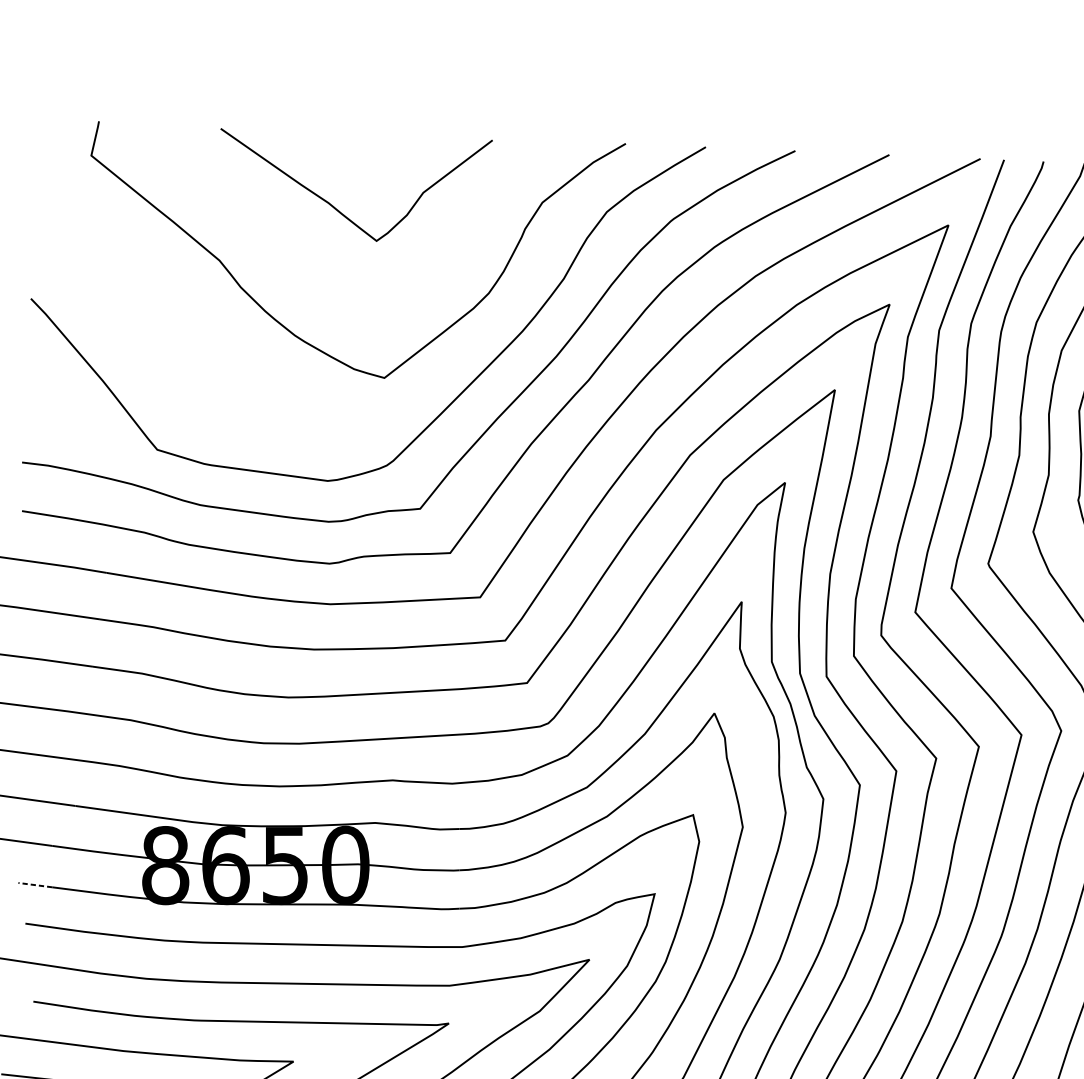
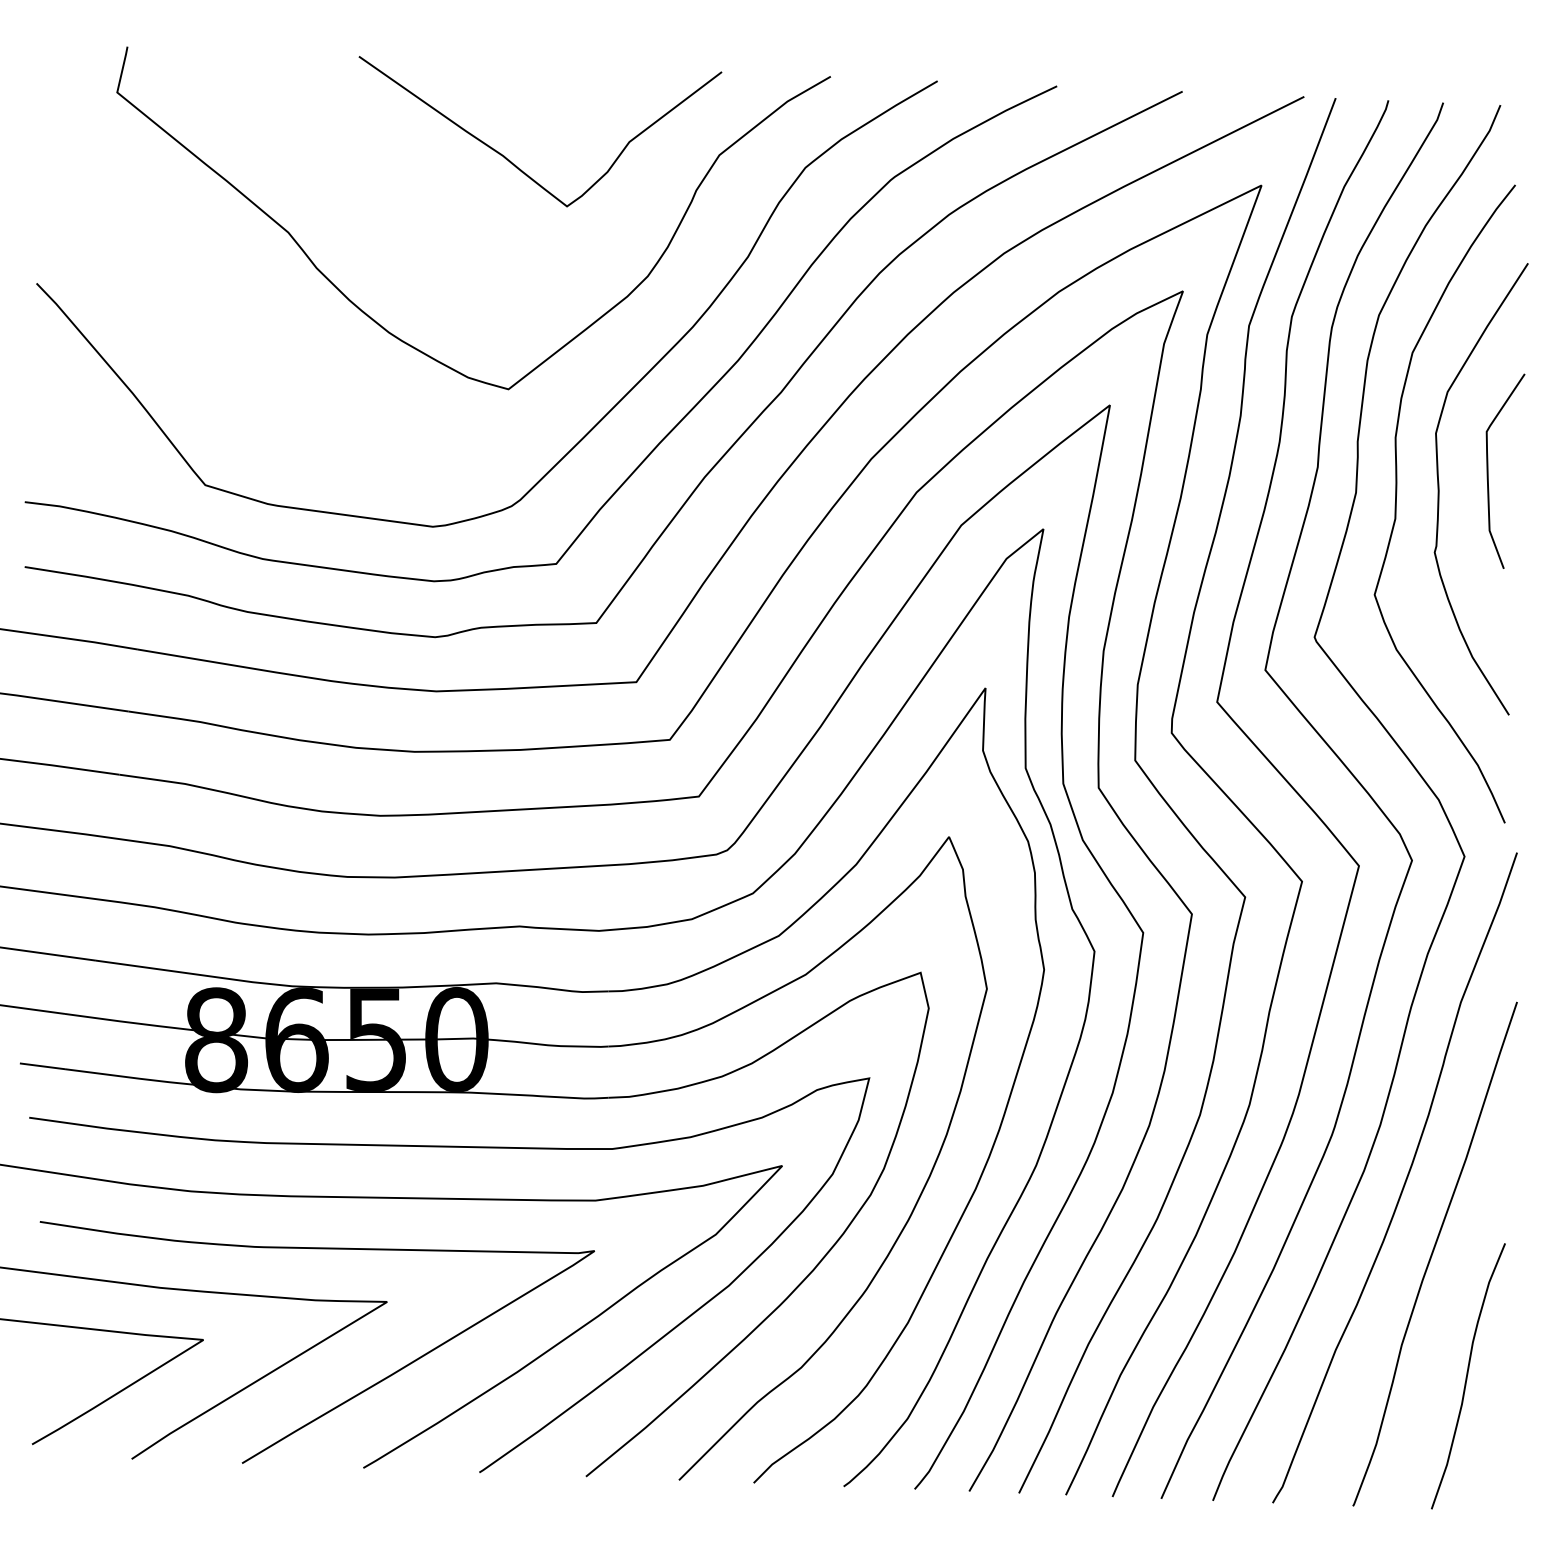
curve: (337, 209) -> (515, 164), moved
line: (35, 885) -> (42, 1066), dashed -> solid

